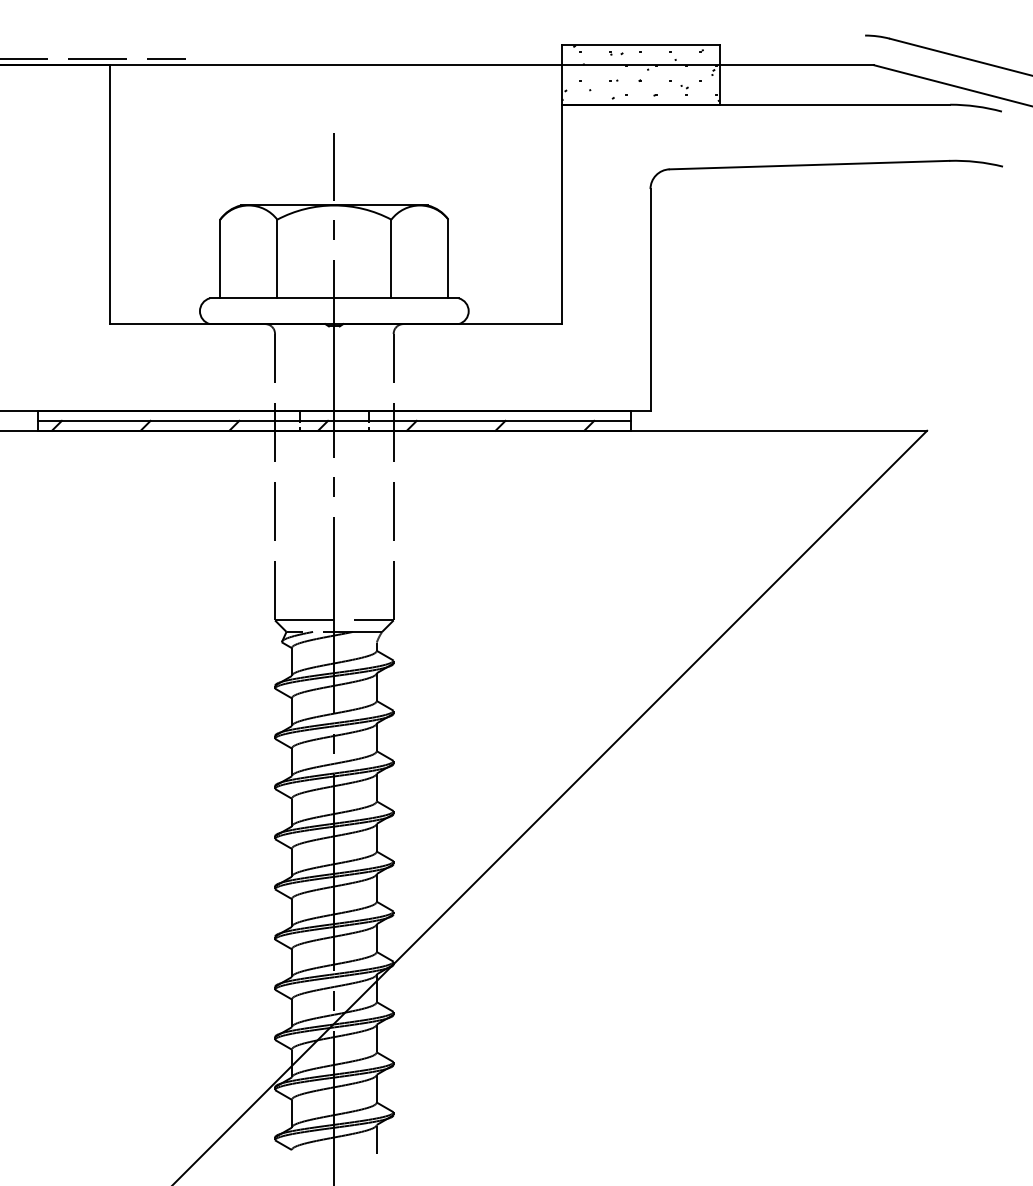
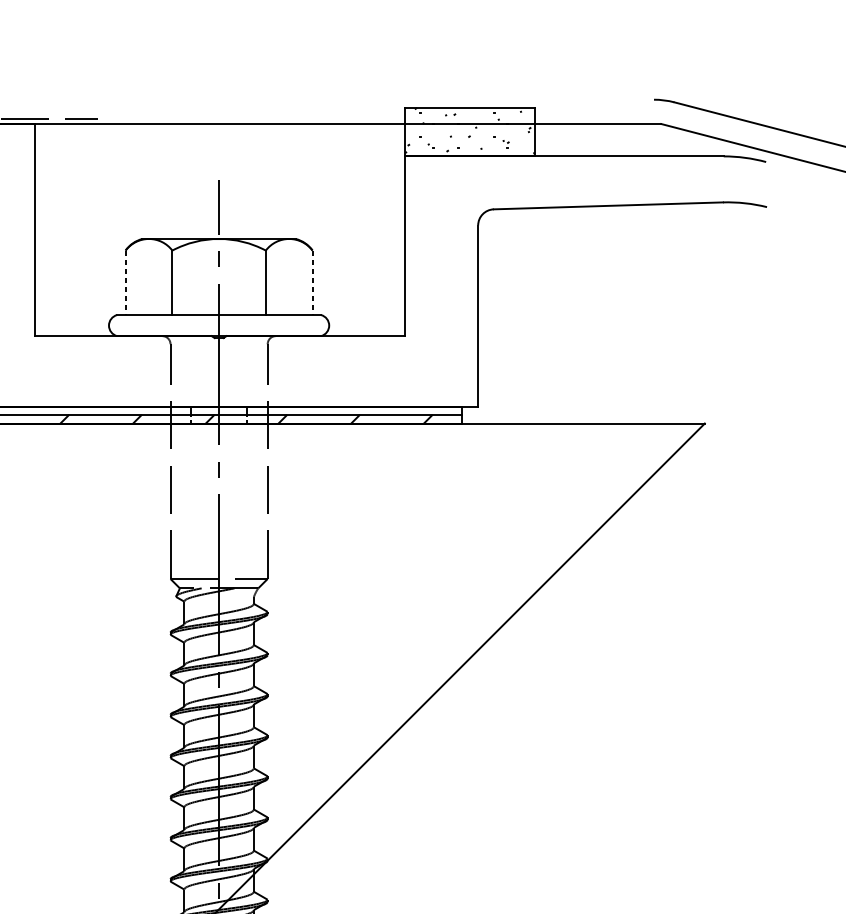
line: (220, 259) -> (125, 283), solid -> dashed
line: (448, 259) -> (312, 283), solid -> dashed

